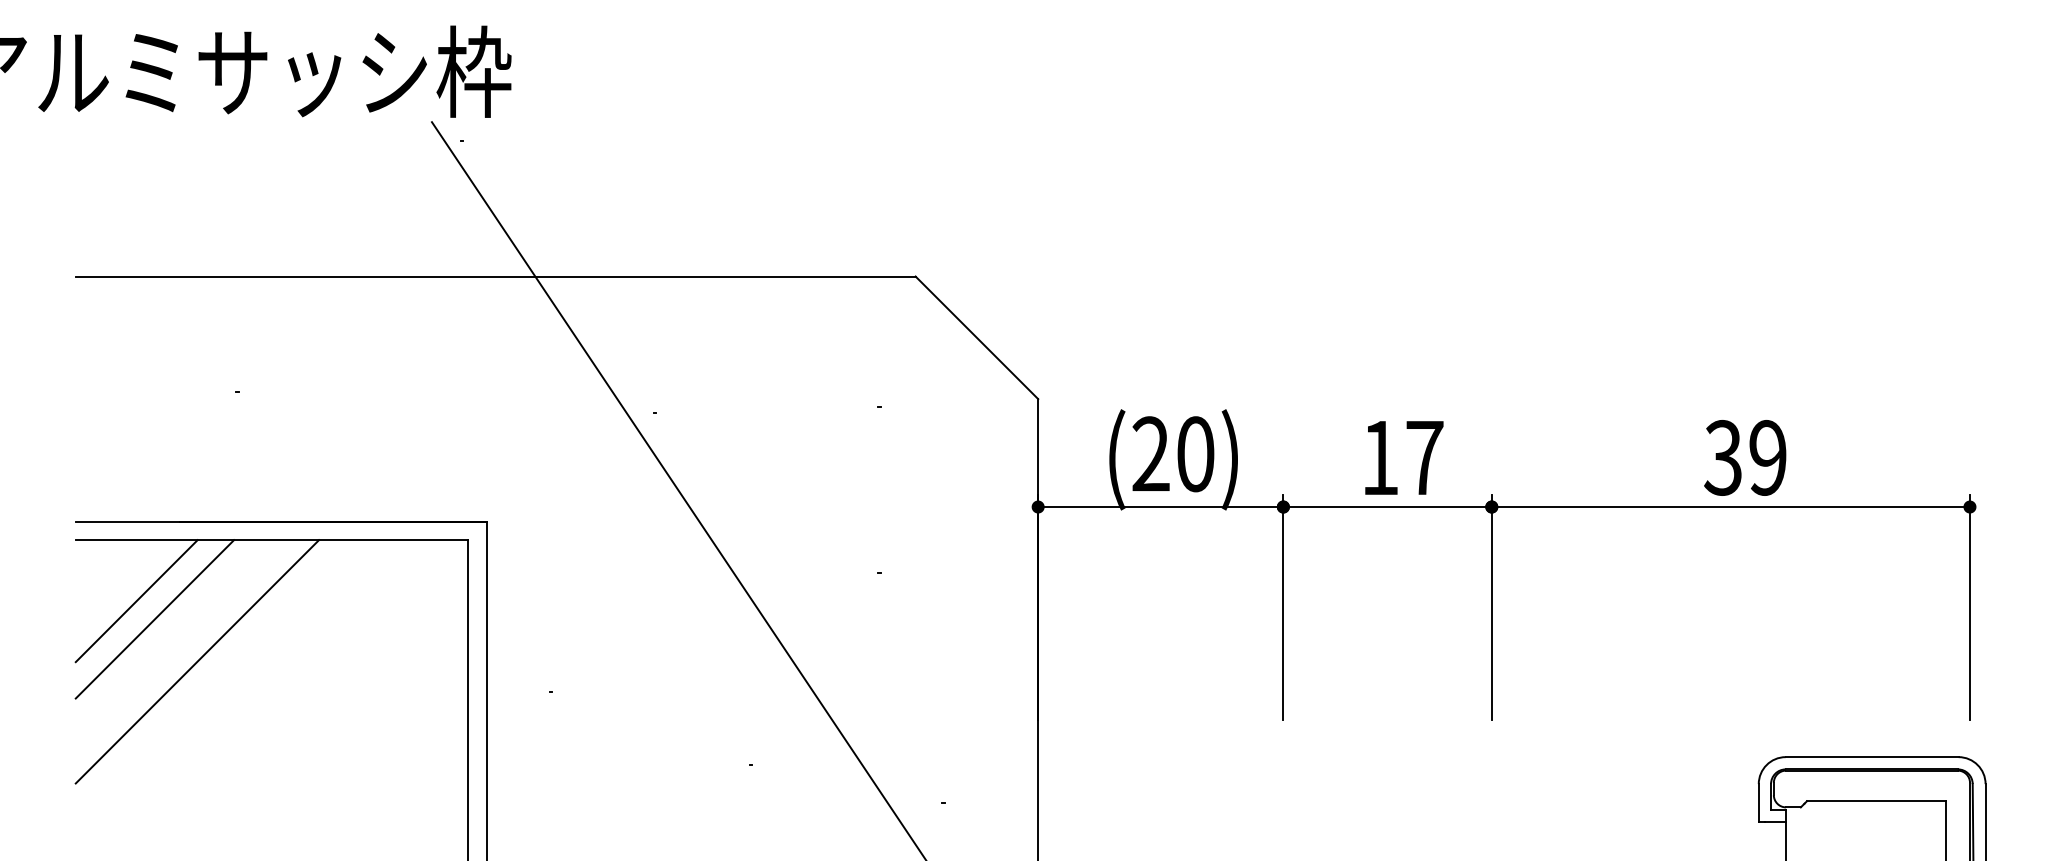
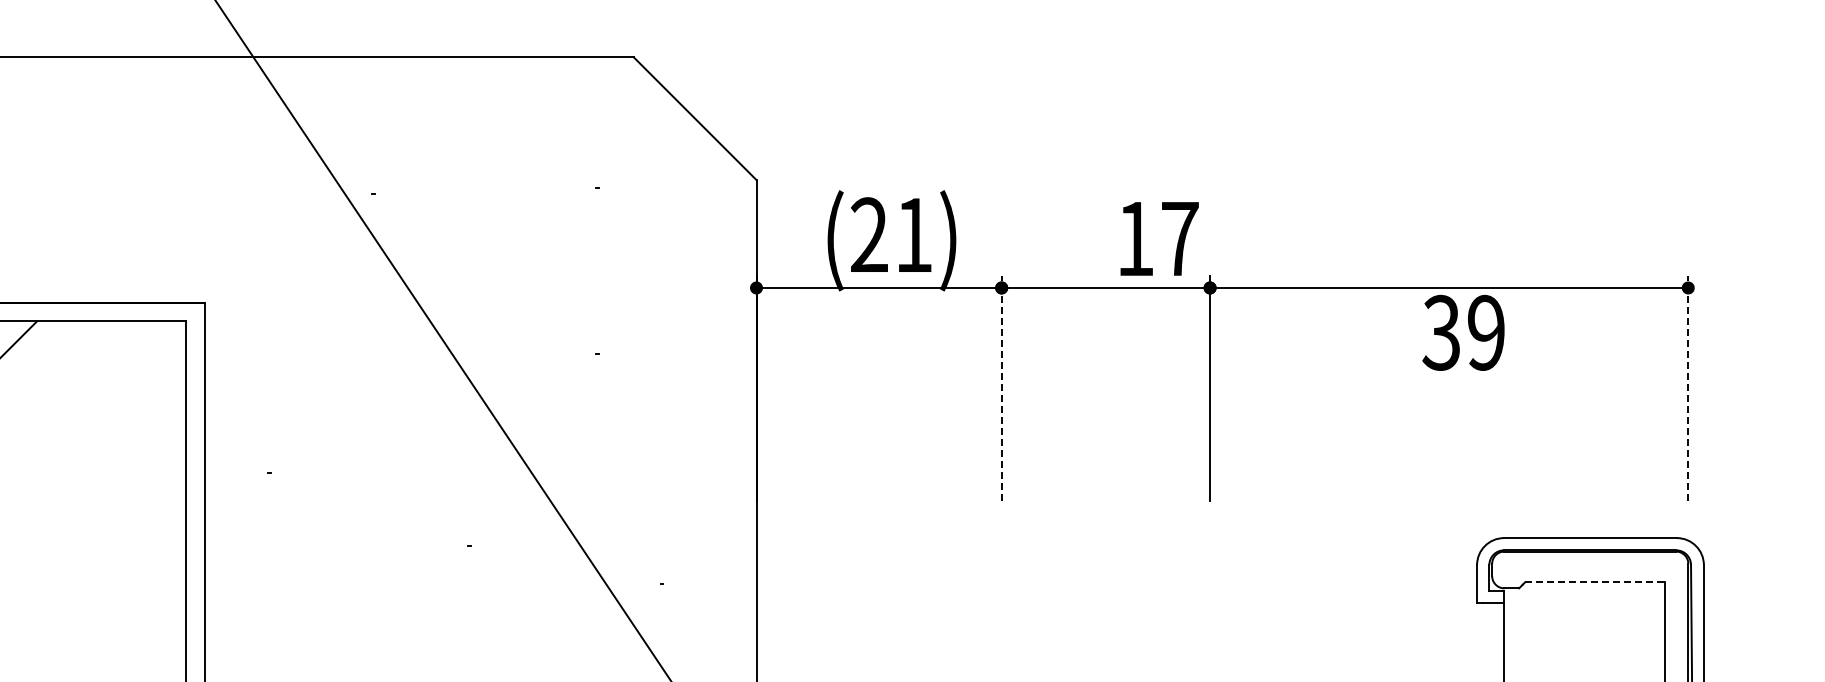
text: (1195, 454) -> (913, 235), (20) -> (21)
text: (1404, 457) -> (1159, 238), moved
text: (1745, 457) -> (1463, 332), moved
line: (1283, 607) -> (1001, 388), solid -> dashed
line: (1970, 607) -> (1688, 388), solid -> dashed
line: (1876, 801) -> (1594, 582), solid -> dashed

